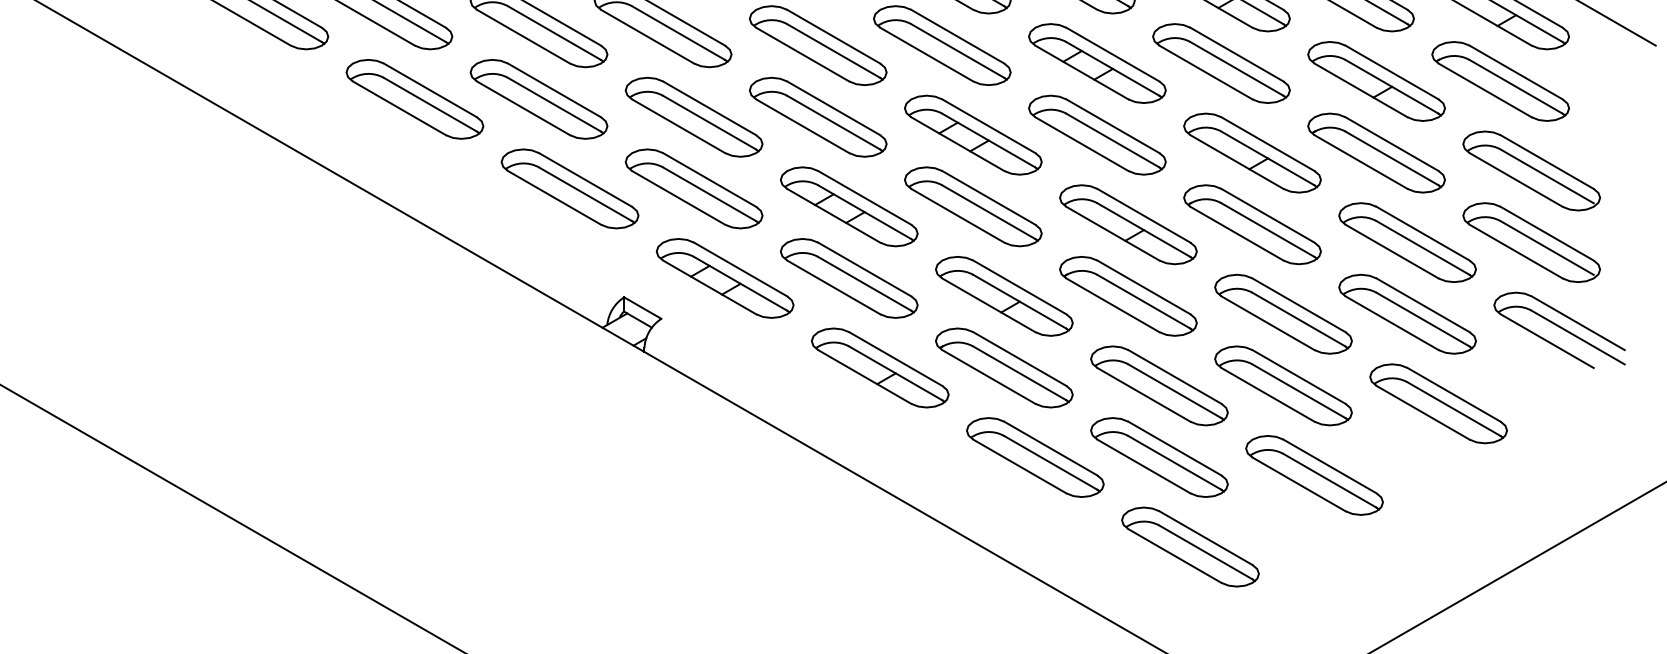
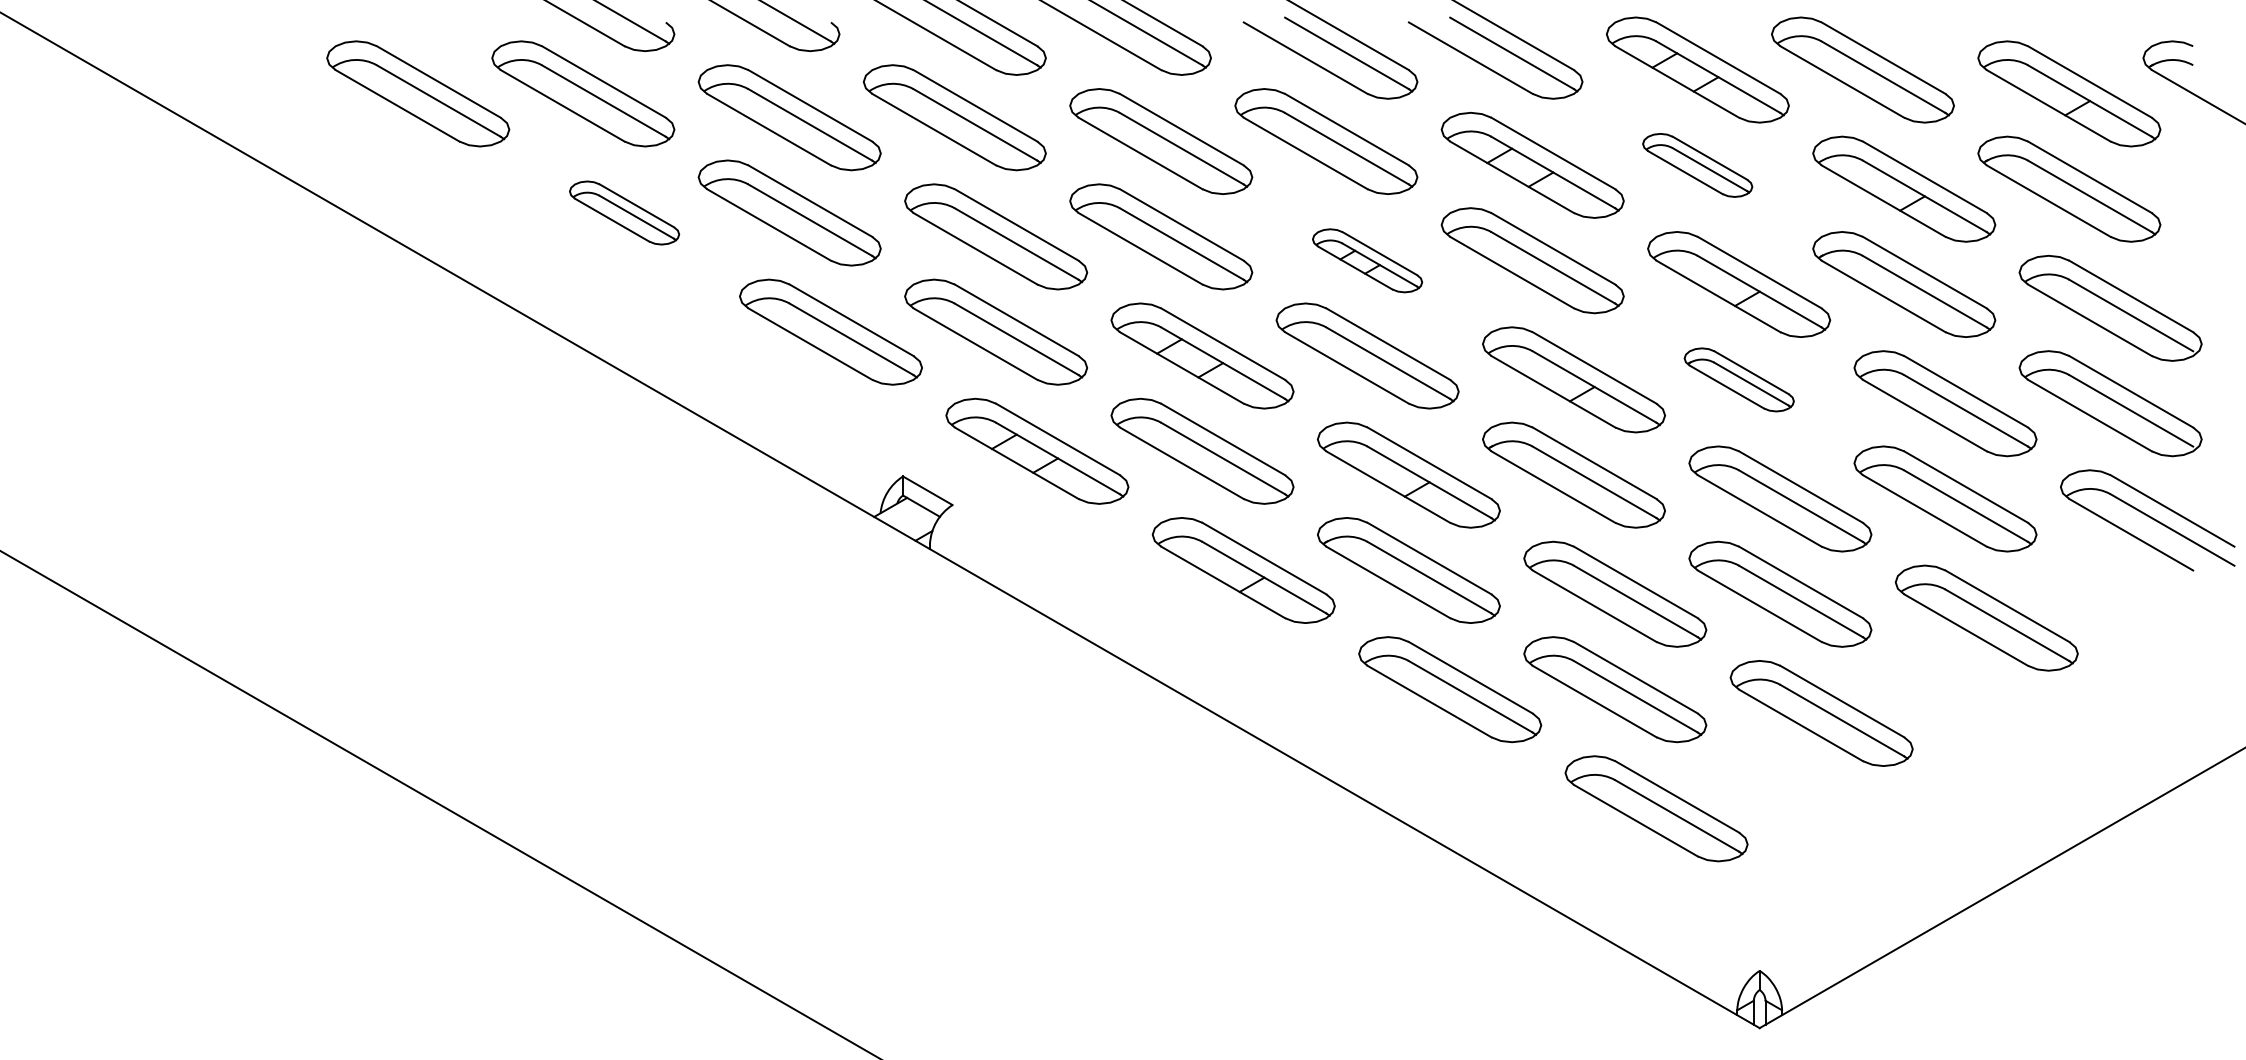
part: (1221, 63) -> (1697, 165), size x0.6
part: (414, 98) -> (624, 212), size x0.6
part: (973, 135) -> (1367, 260), size x0.6
part: (1252, 224) -> (1739, 379), size x0.6

